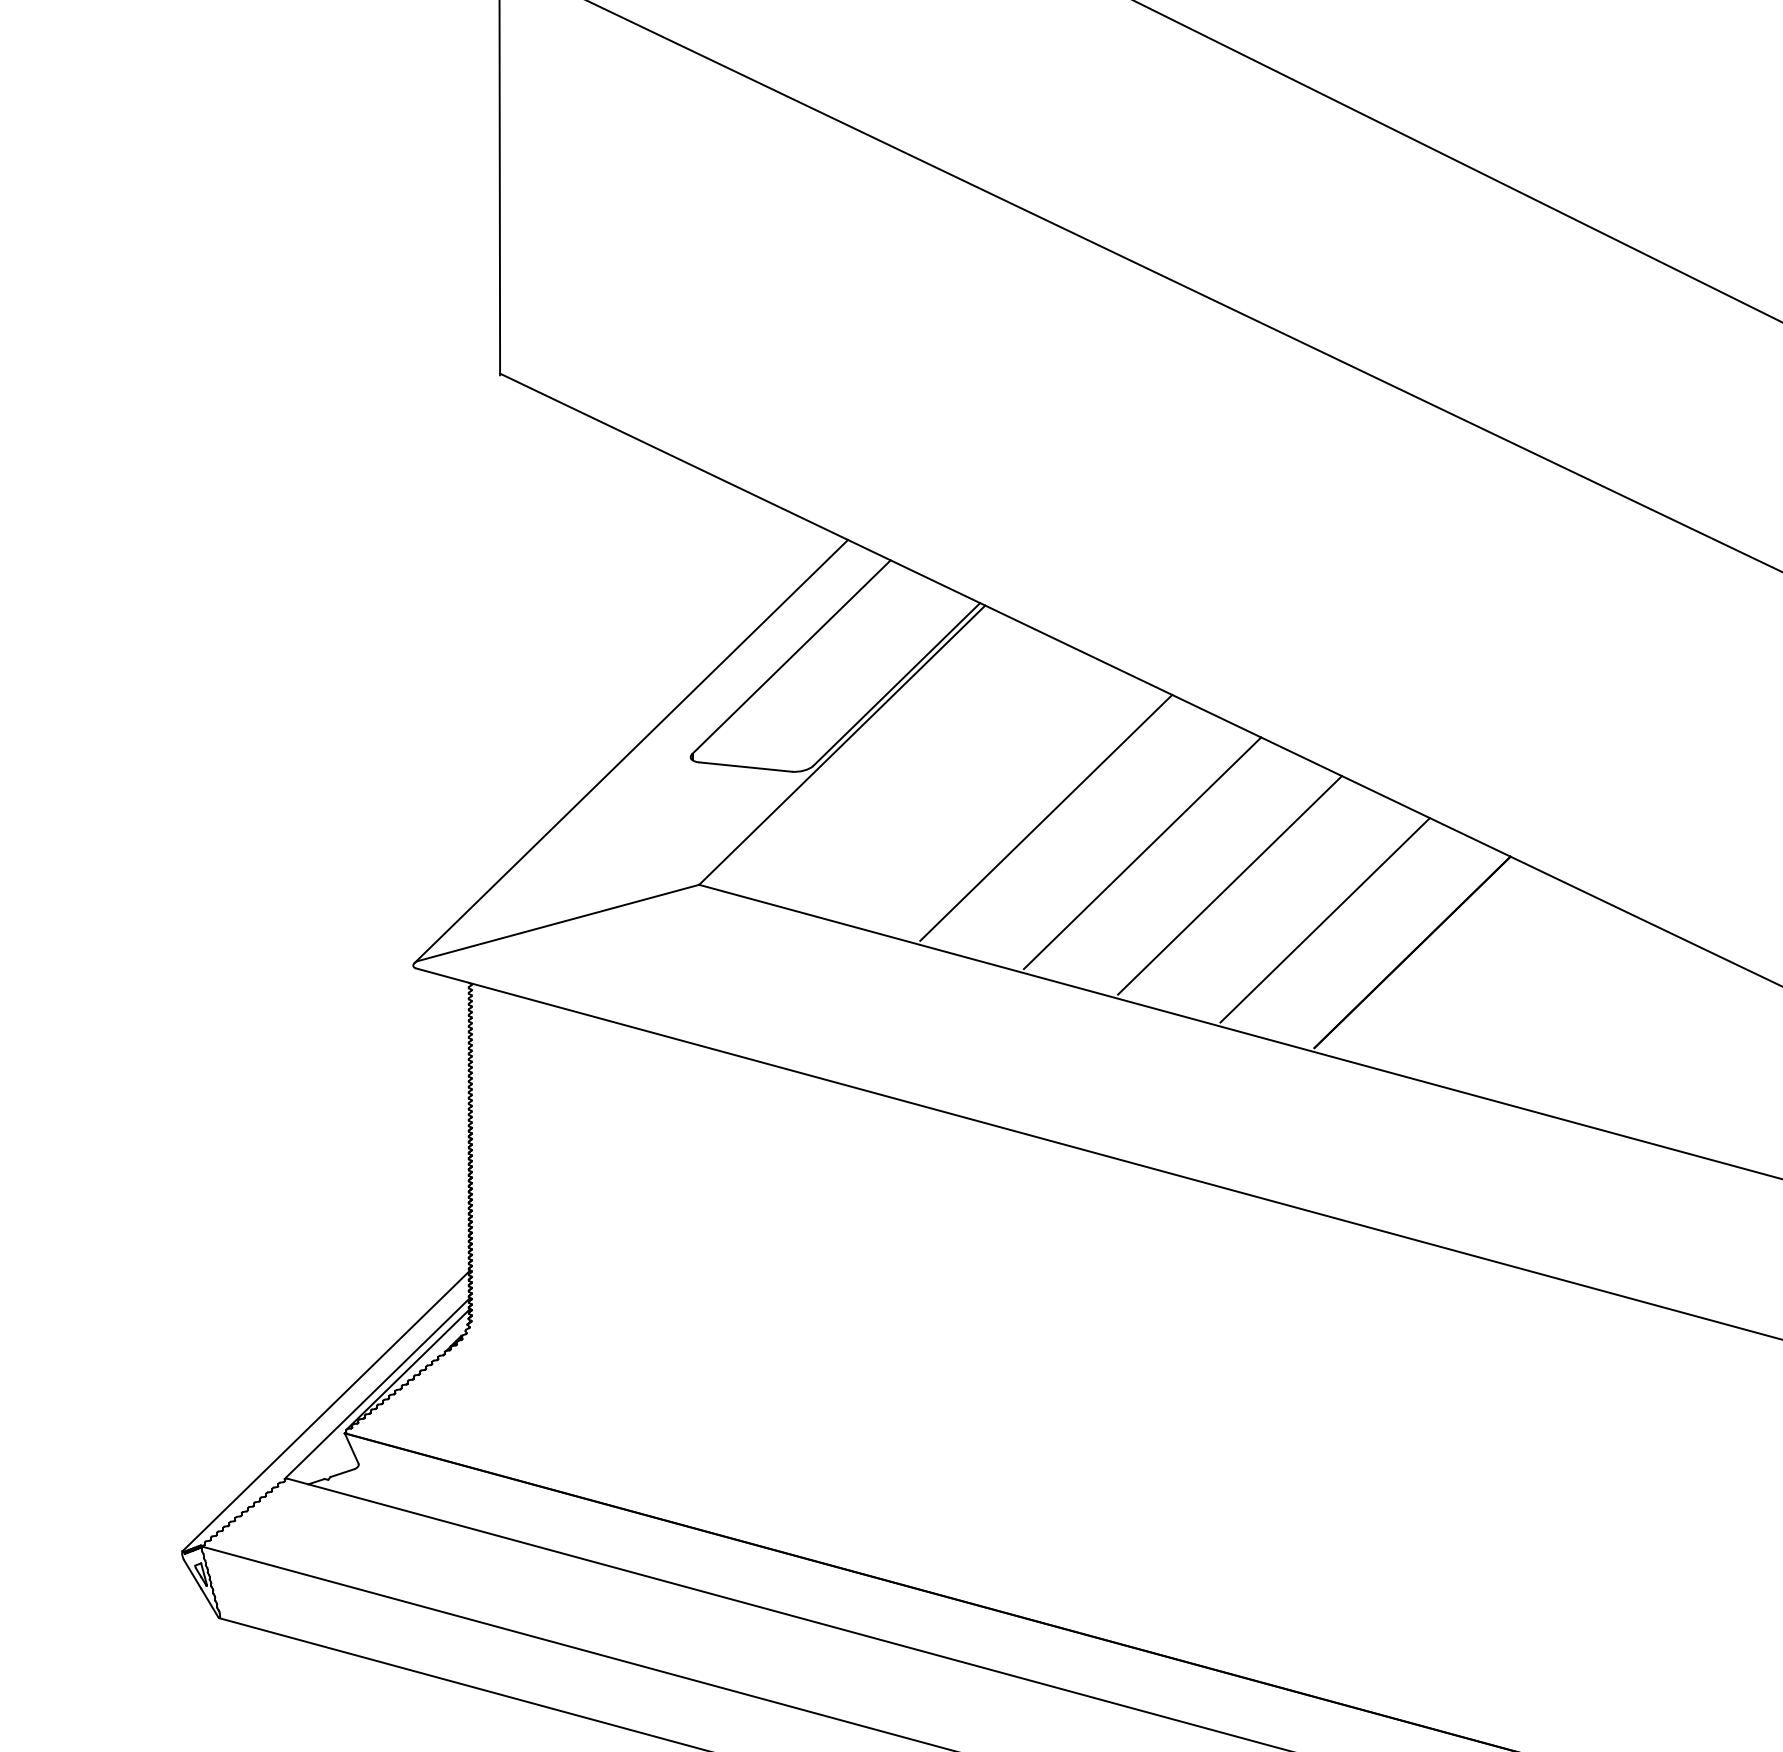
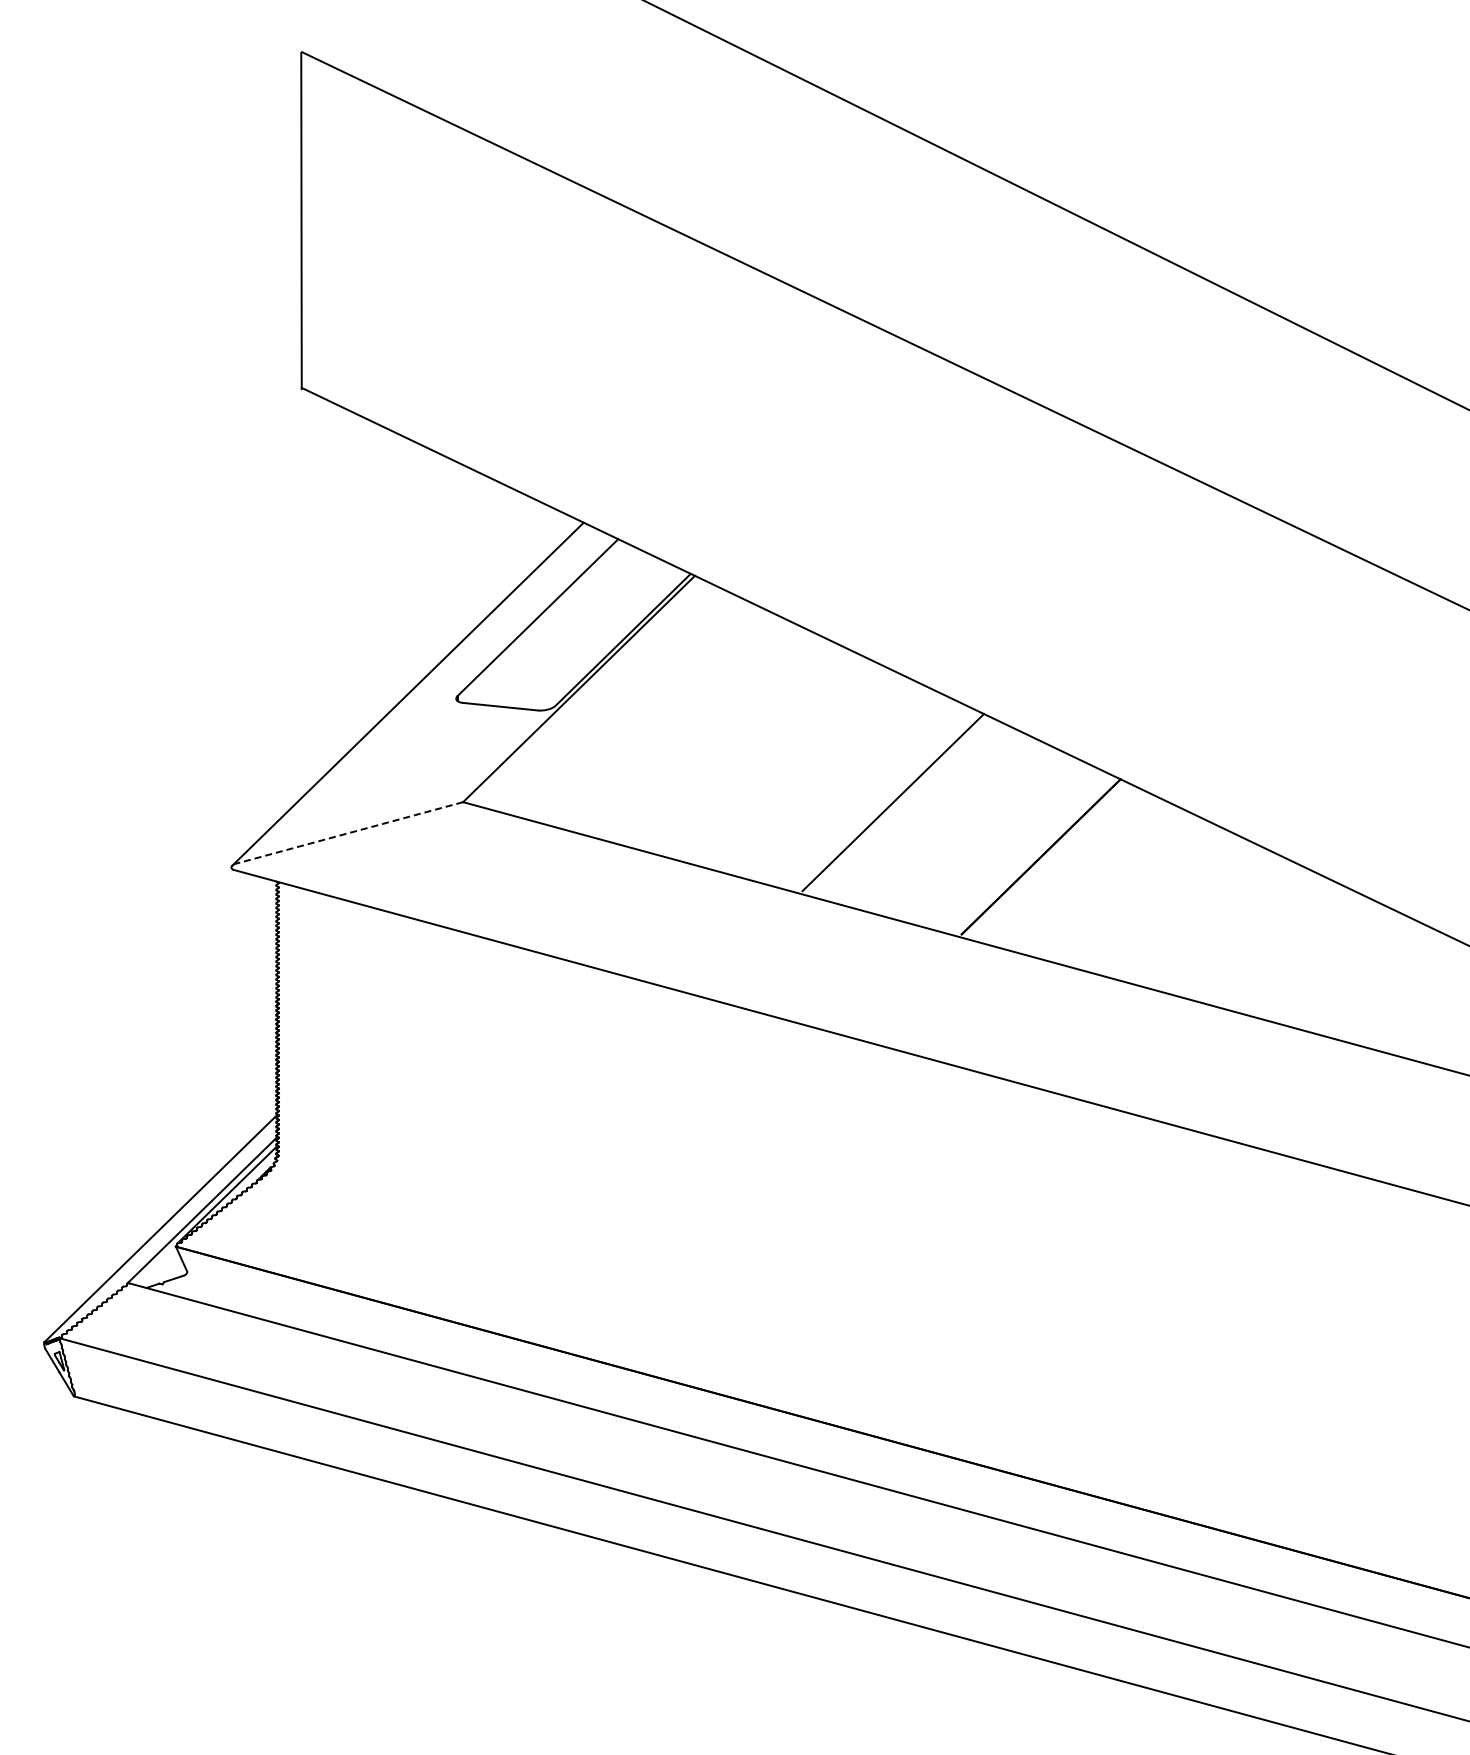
line: (1046, 817) -> (744, 747), removed
line: (1142, 853) -> (822, 776), removed
line: (1325, 919) -> (970, 830), removed
line: (558, 923) -> (349, 833), solid -> dashed

